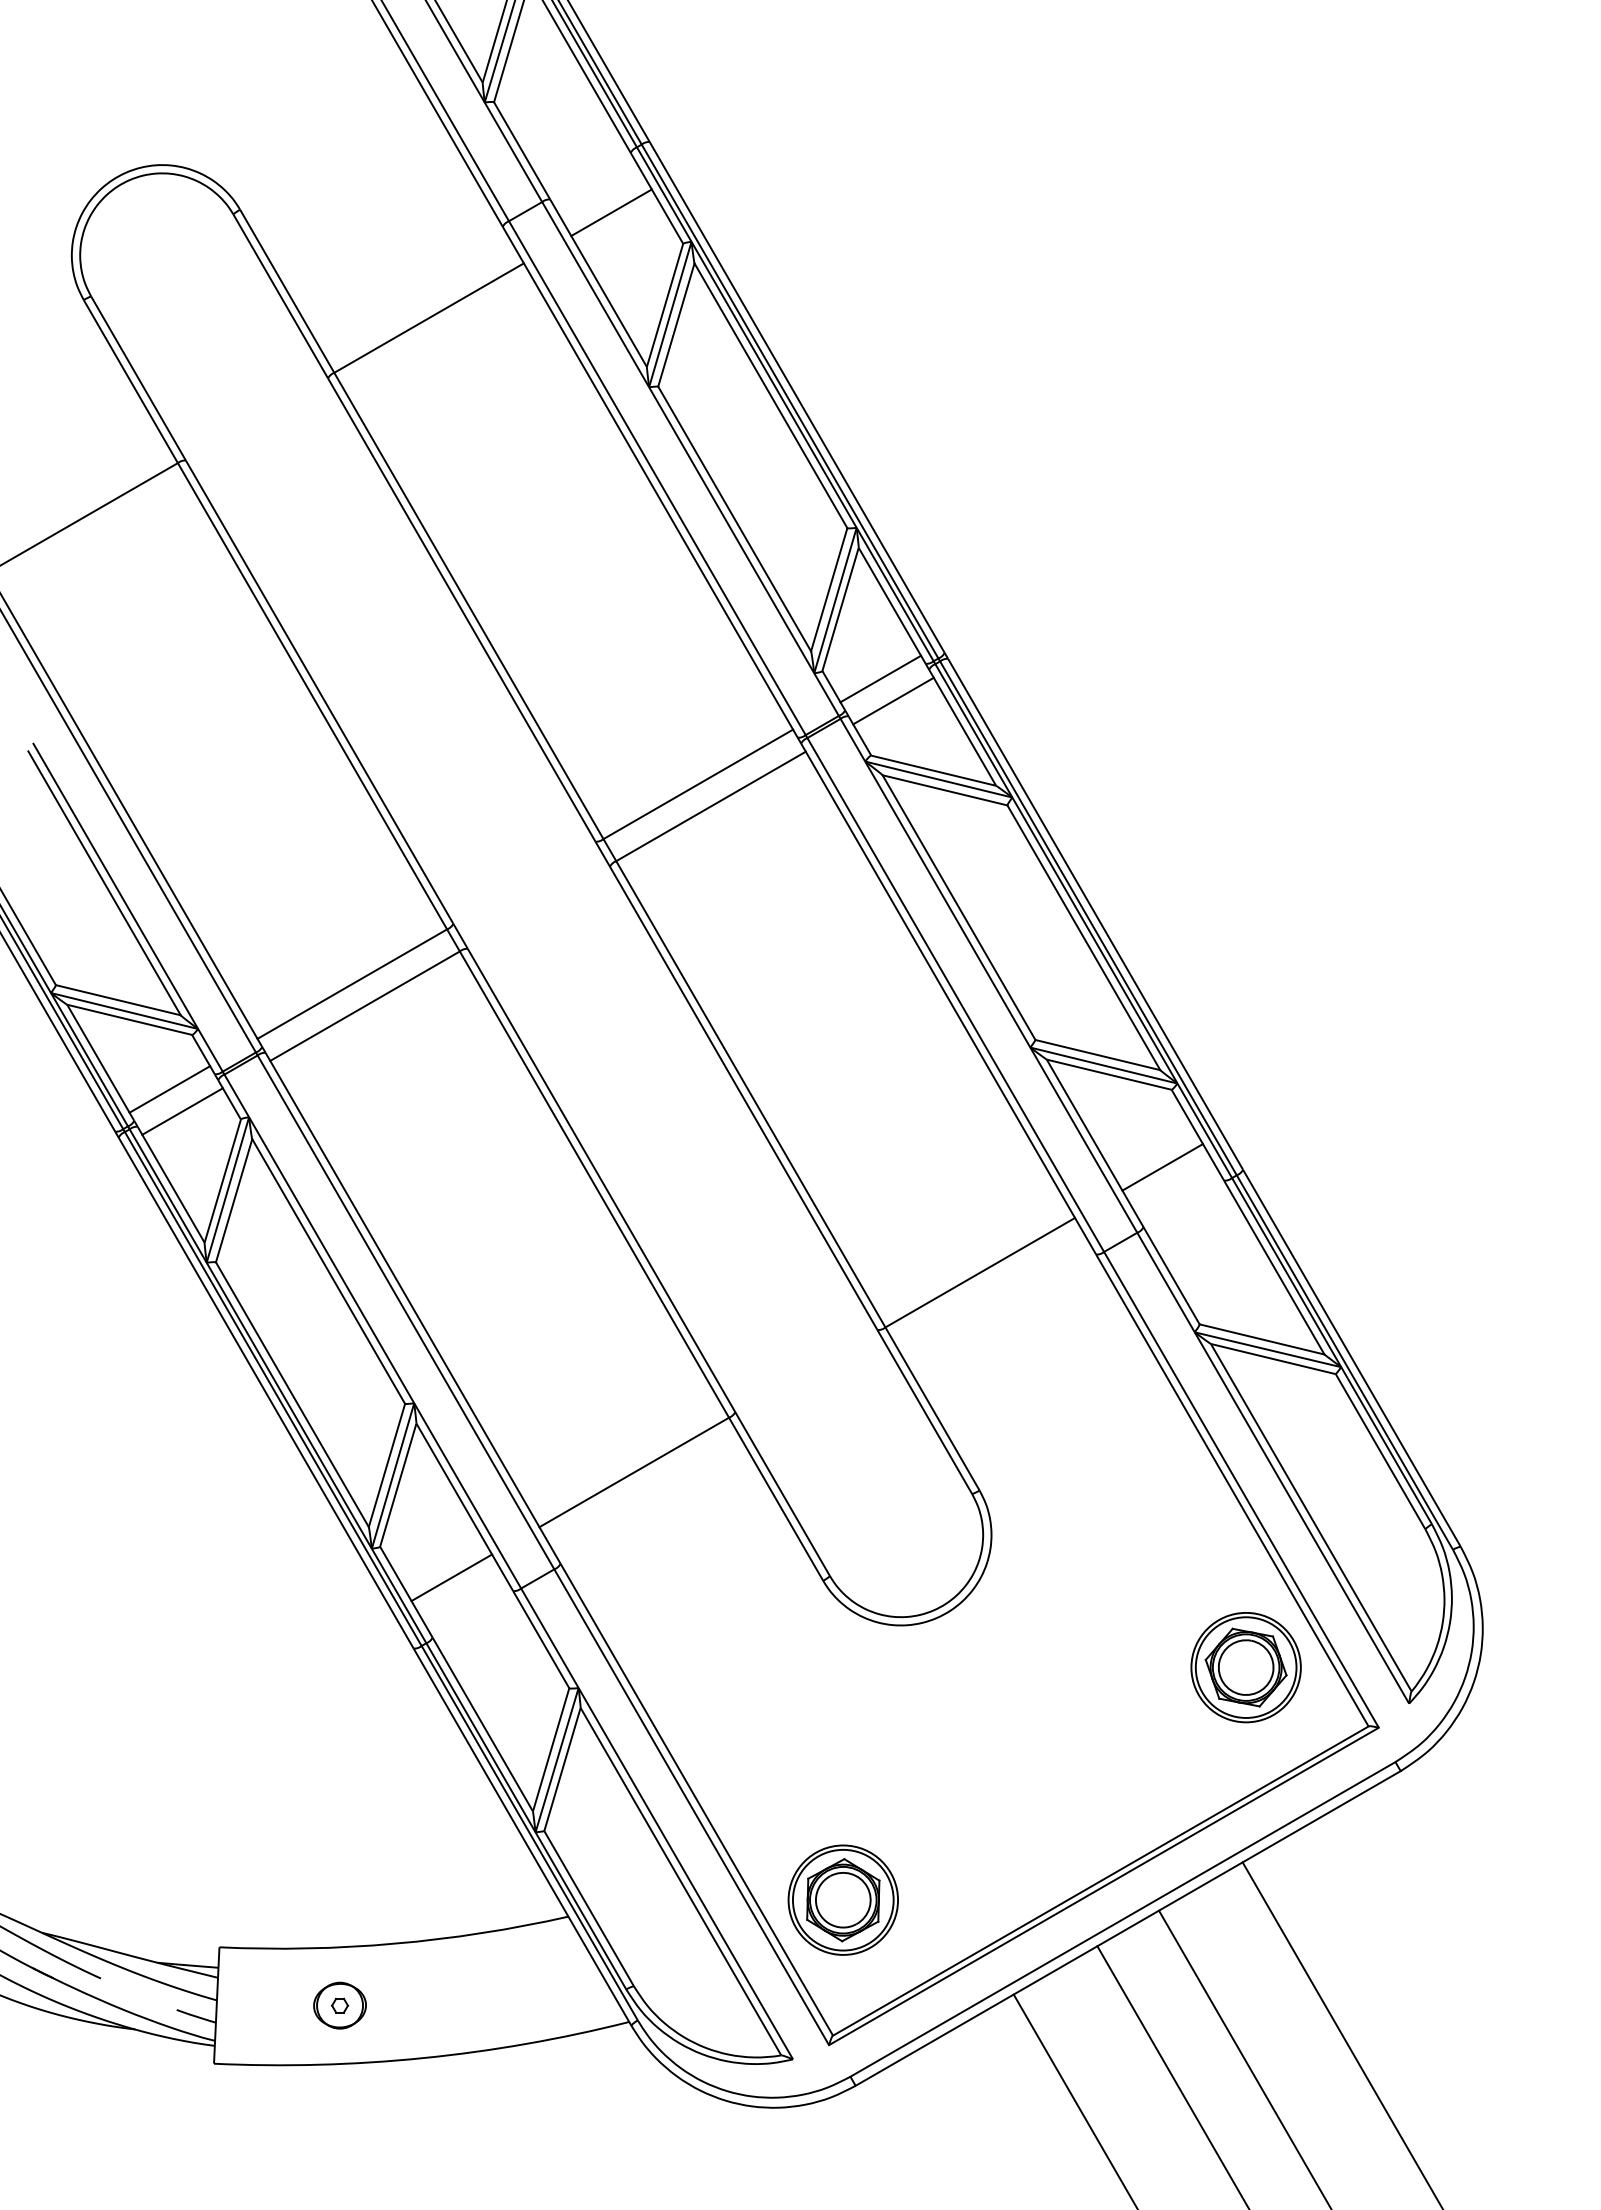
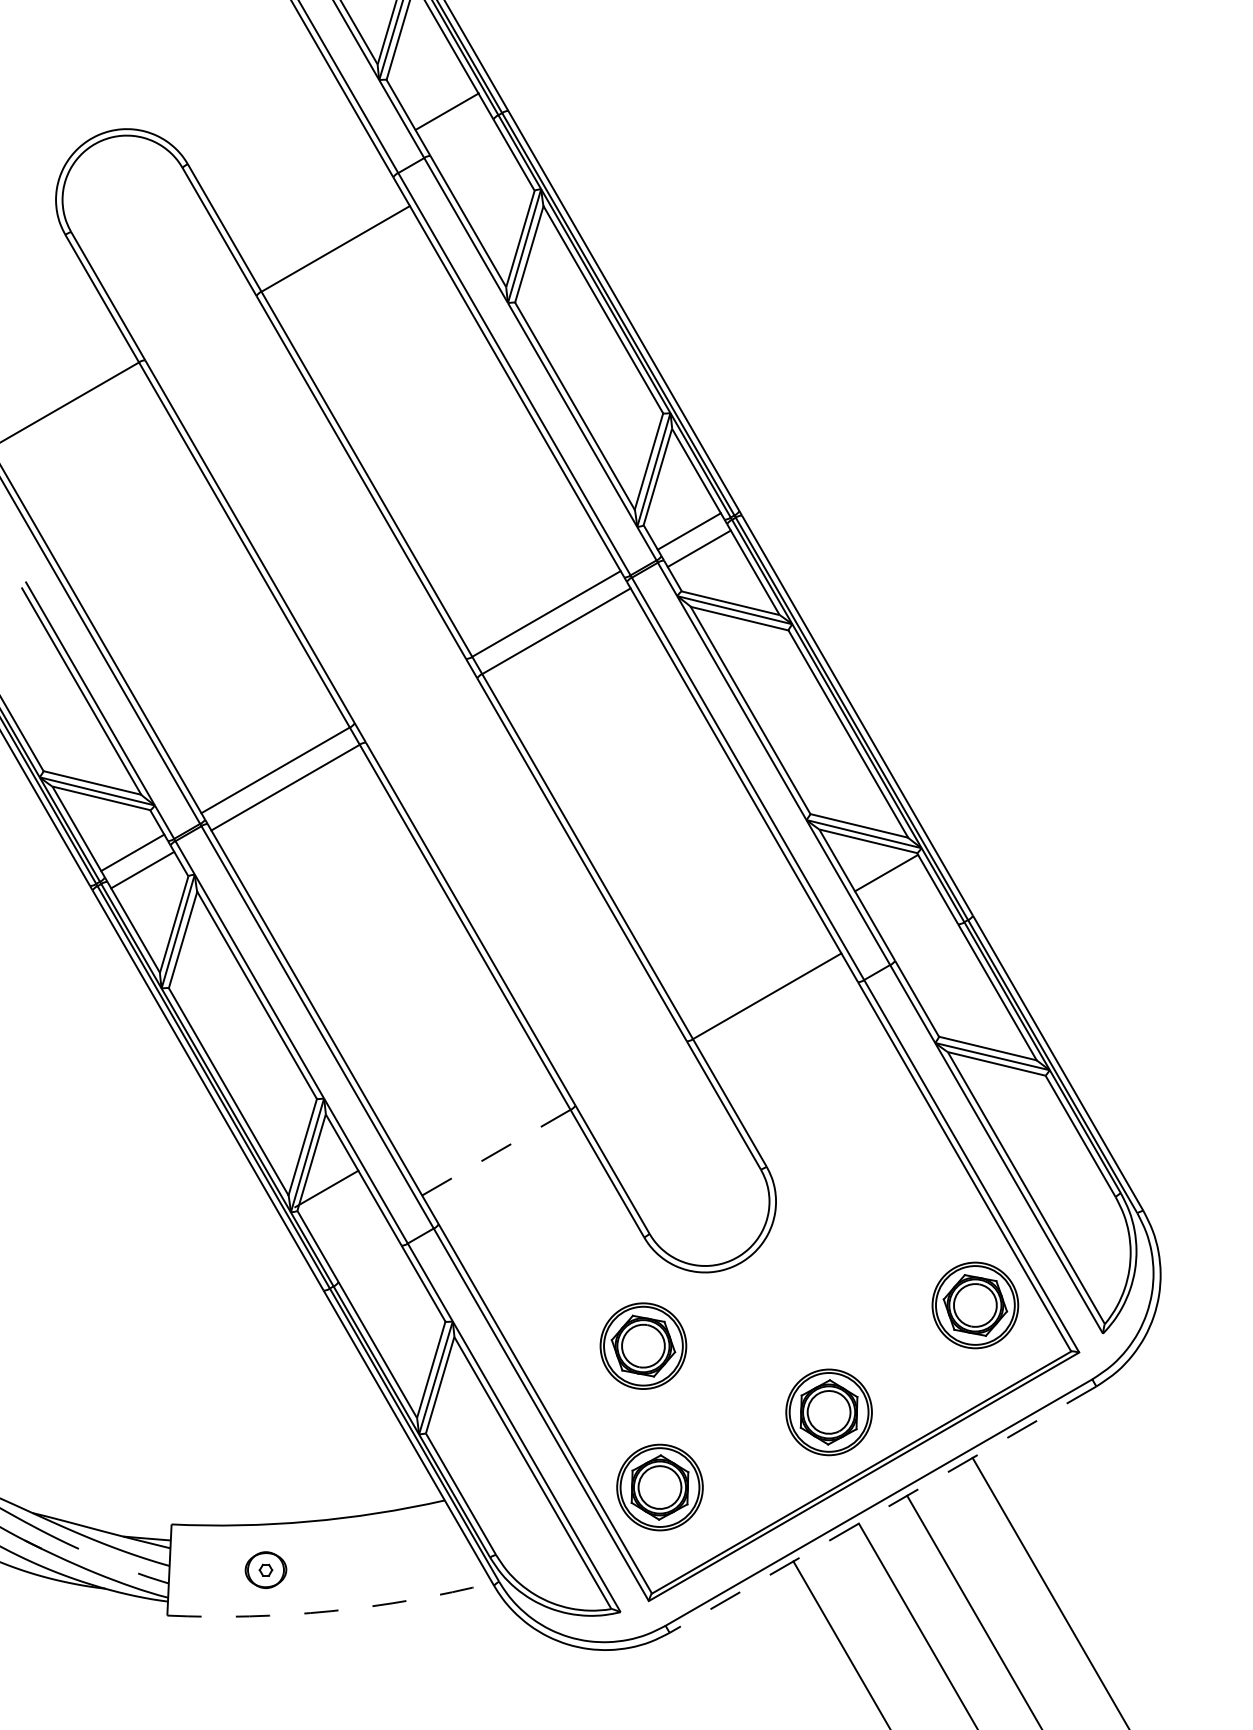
line: (611, 212) -> (447, 111), moved
line: (1162, 1167) -> (886, 873), moved
line: (633, 1472) -> (495, 1152), solid -> dashed
line: (451, 1577) -> (326, 1188), moved
part: (821, 1719) -> (642, 1346), added
part: (1058, 1803) -> (828, 1411), added
line: (1128, 1928) -> (883, 1509), solid -> dashed
arc: (423, 2058) -> (331, 1611), solid -> dashed

